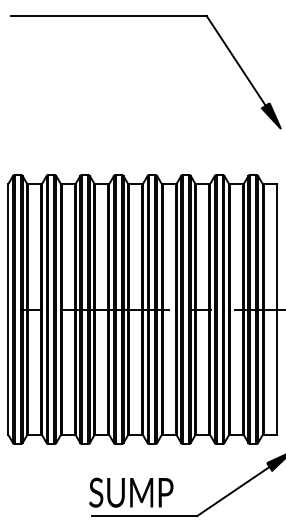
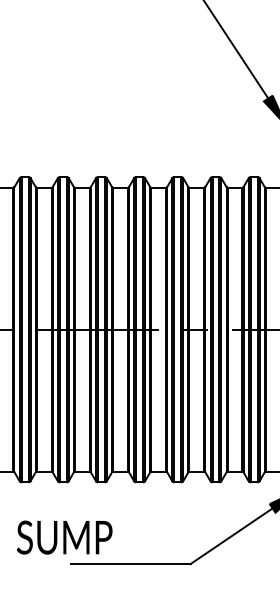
text: (131, 492) -> (64, 537), moved

